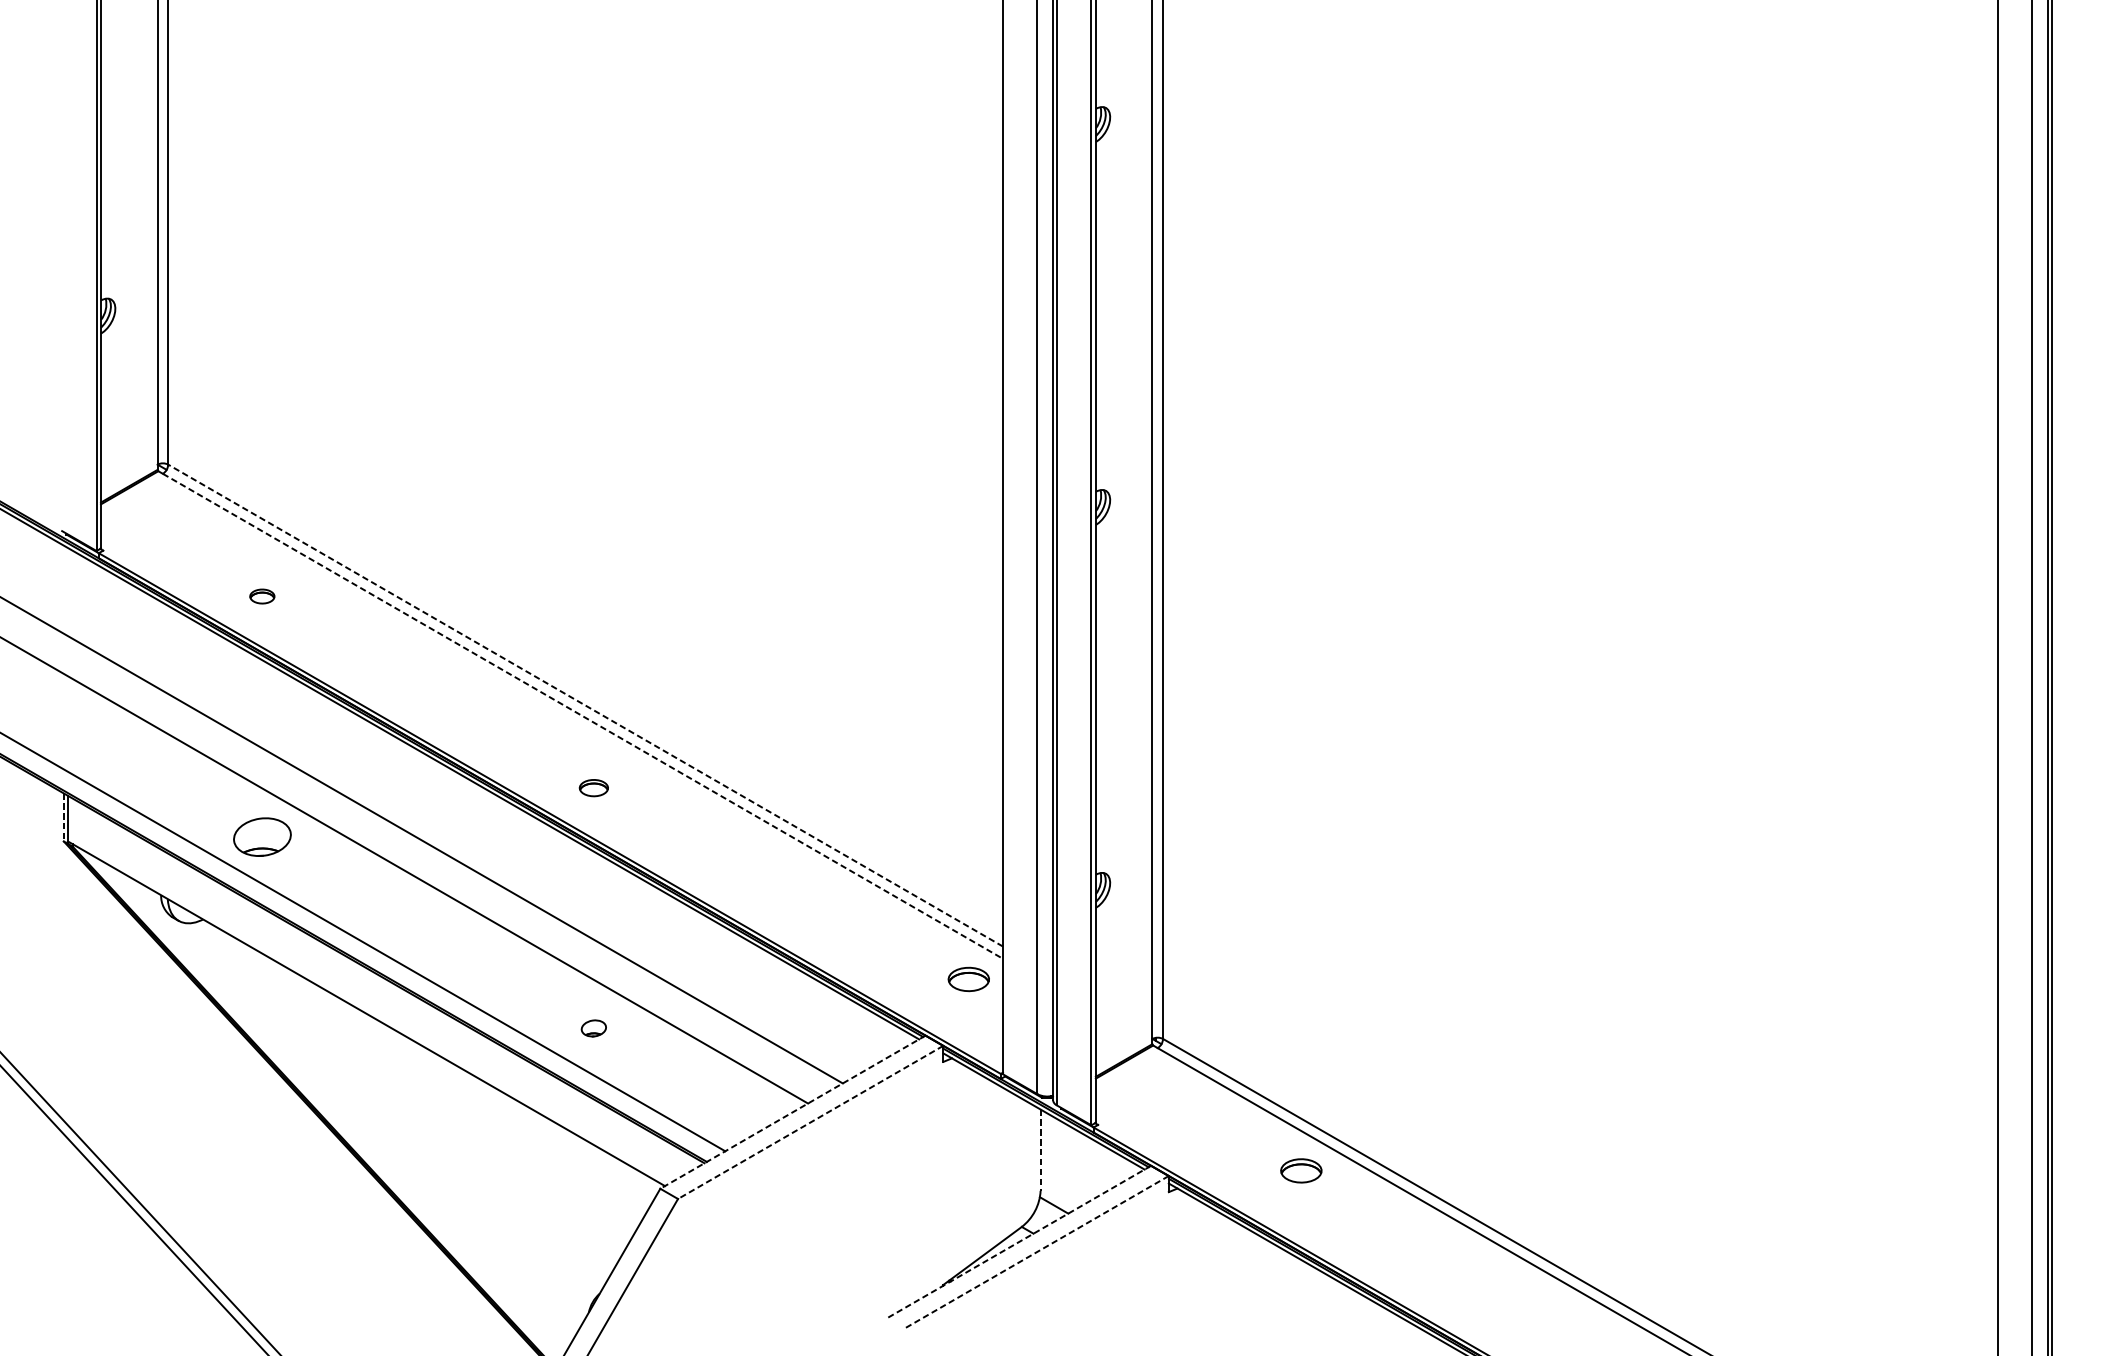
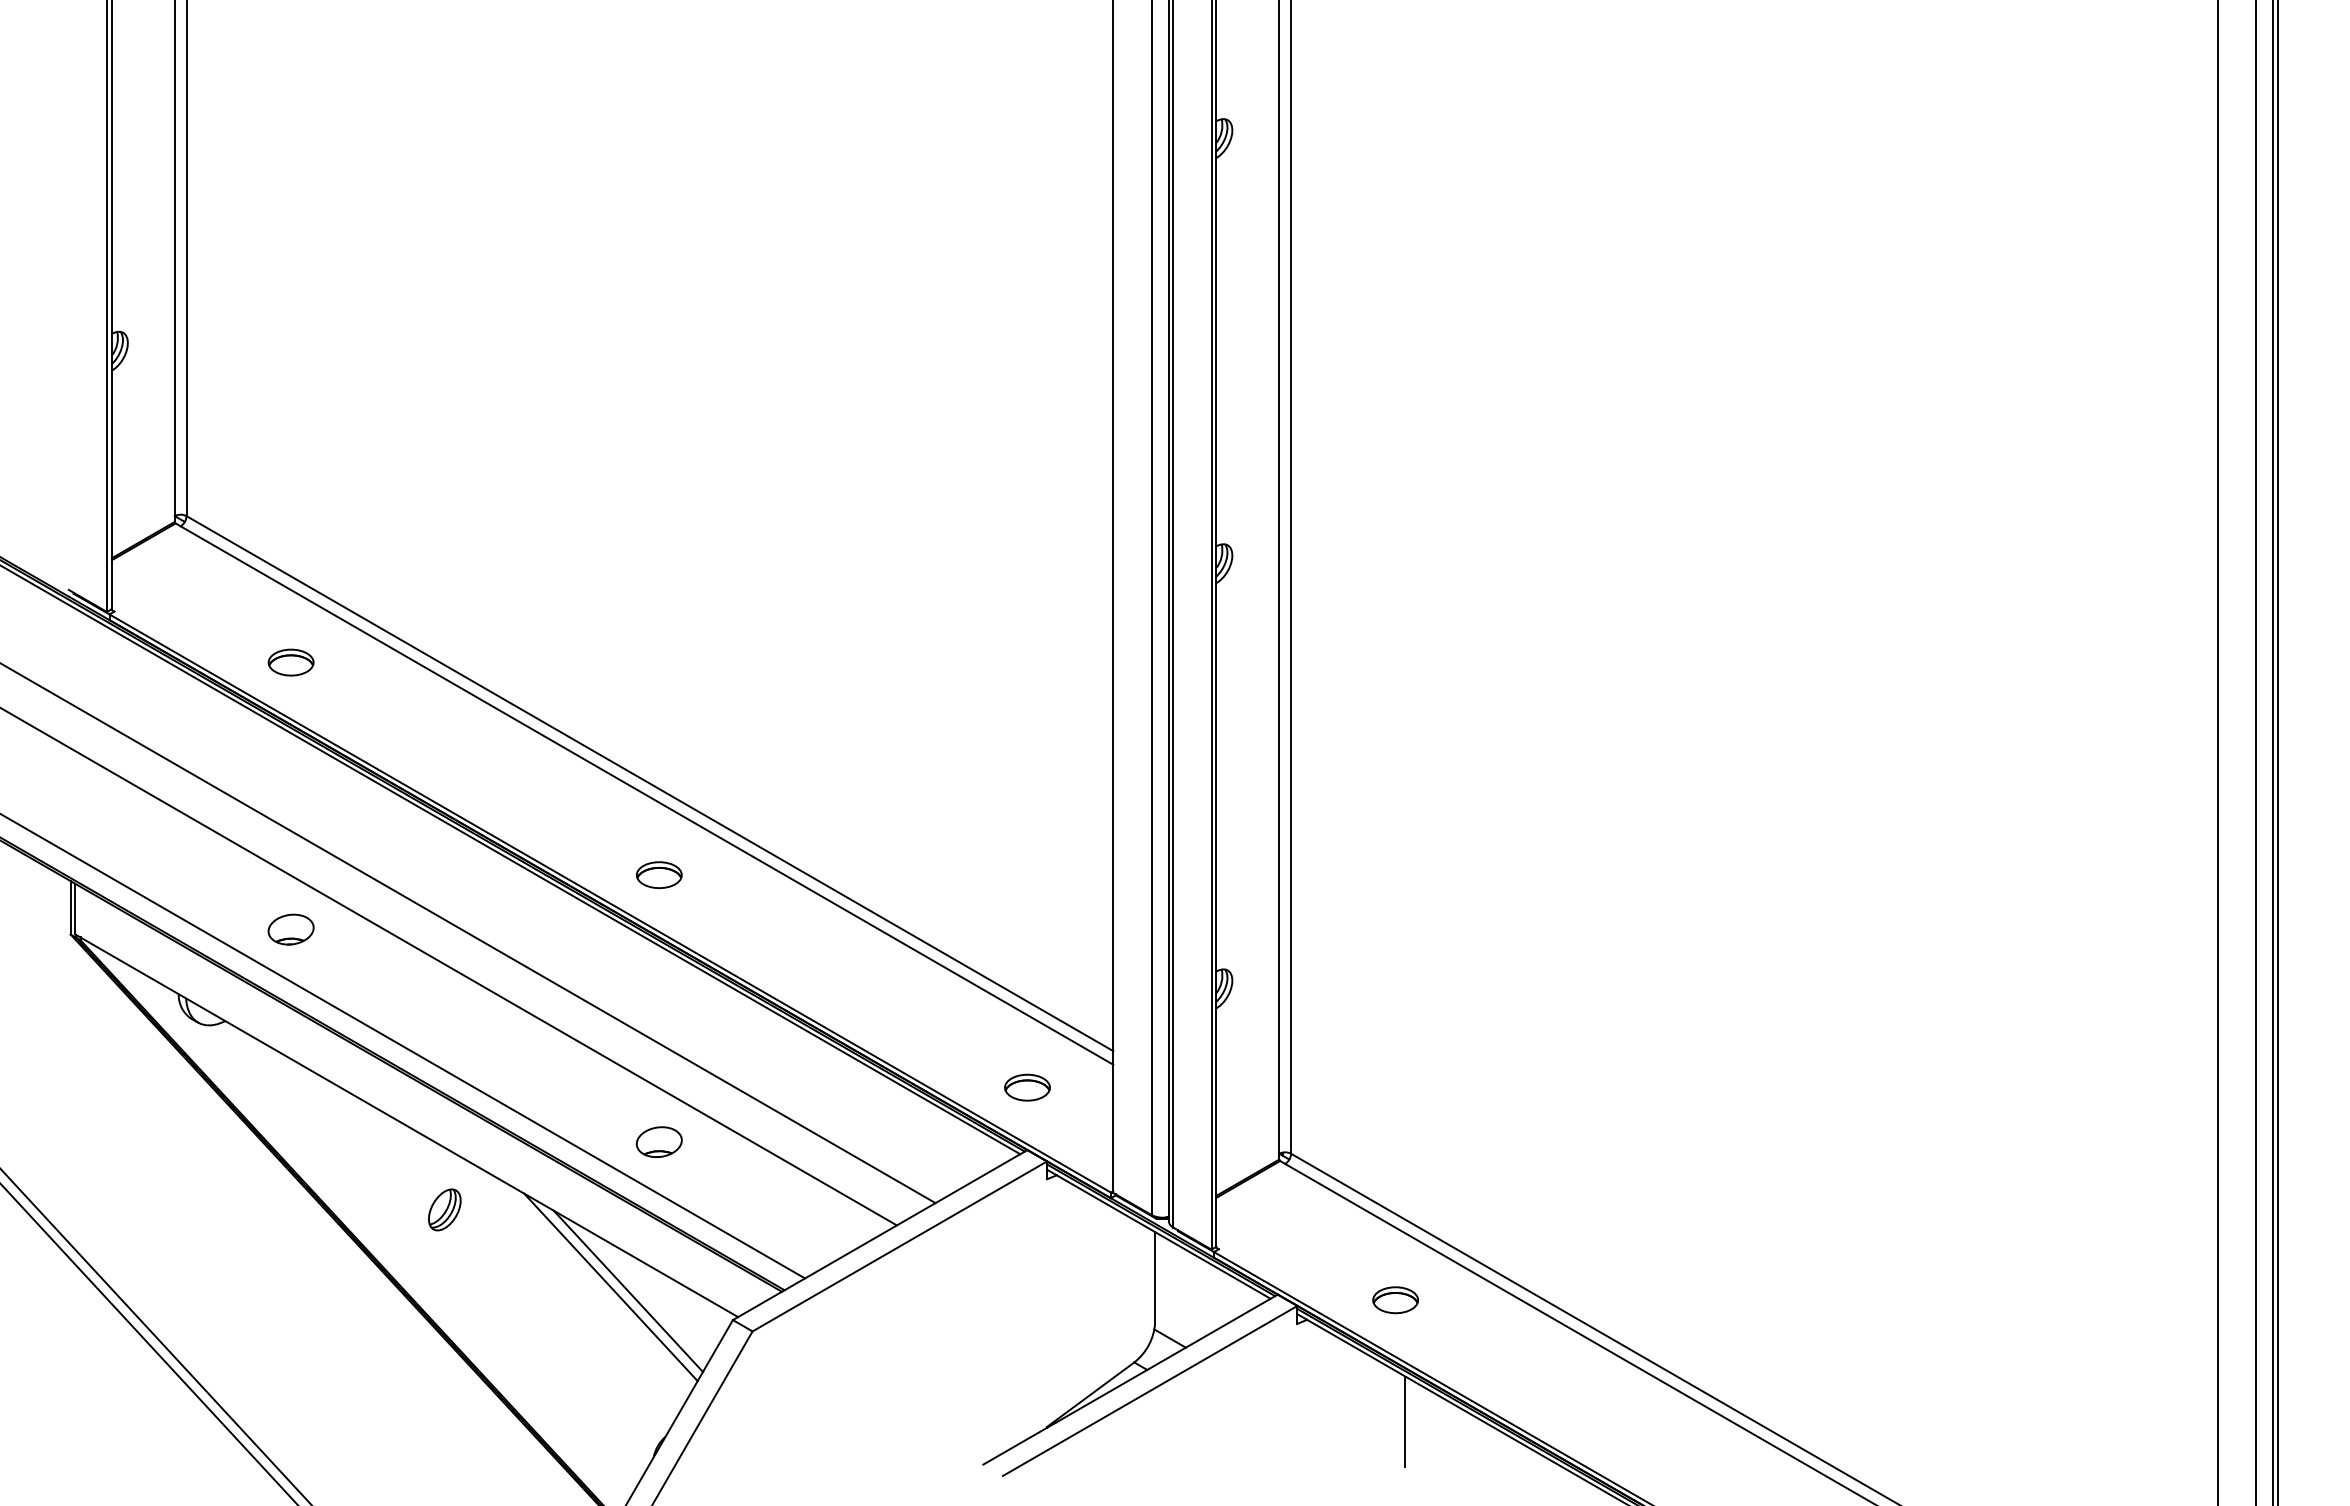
part: (261, 596) -> (290, 662), size x1.67
line: (585, 705) -> (649, 783), dashed -> solid
line: (583, 716) -> (647, 795), dashed -> solid
part: (593, 788) -> (658, 875), size x1.43
line: (63, 817) -> (70, 907), dashed -> solid
part: (261, 836) -> (290, 929), size x0.71
part: (968, 979) -> (1027, 1087), moved
part: (593, 1027) -> (658, 1141), size x1.67
part: (400, 1089) -> (444, 1209), added
line: (792, 1112) -> (879, 1235), dashed -> solid
line: (810, 1122) -> (899, 1246), dashed -> solid
line: (1040, 1150) -> (1155, 1277), dashed -> solid
line: (550, 1159) -> (610, 1287), added
line: (565, 1162) -> (627, 1290), added
part: (1301, 1171) -> (1395, 1300), moved
line: (1018, 1242) -> (1130, 1379), dashed -> solid
line: (1035, 1253) -> (1149, 1391), dashed -> solid
line: (1266, 1280) -> (1405, 1421), added

